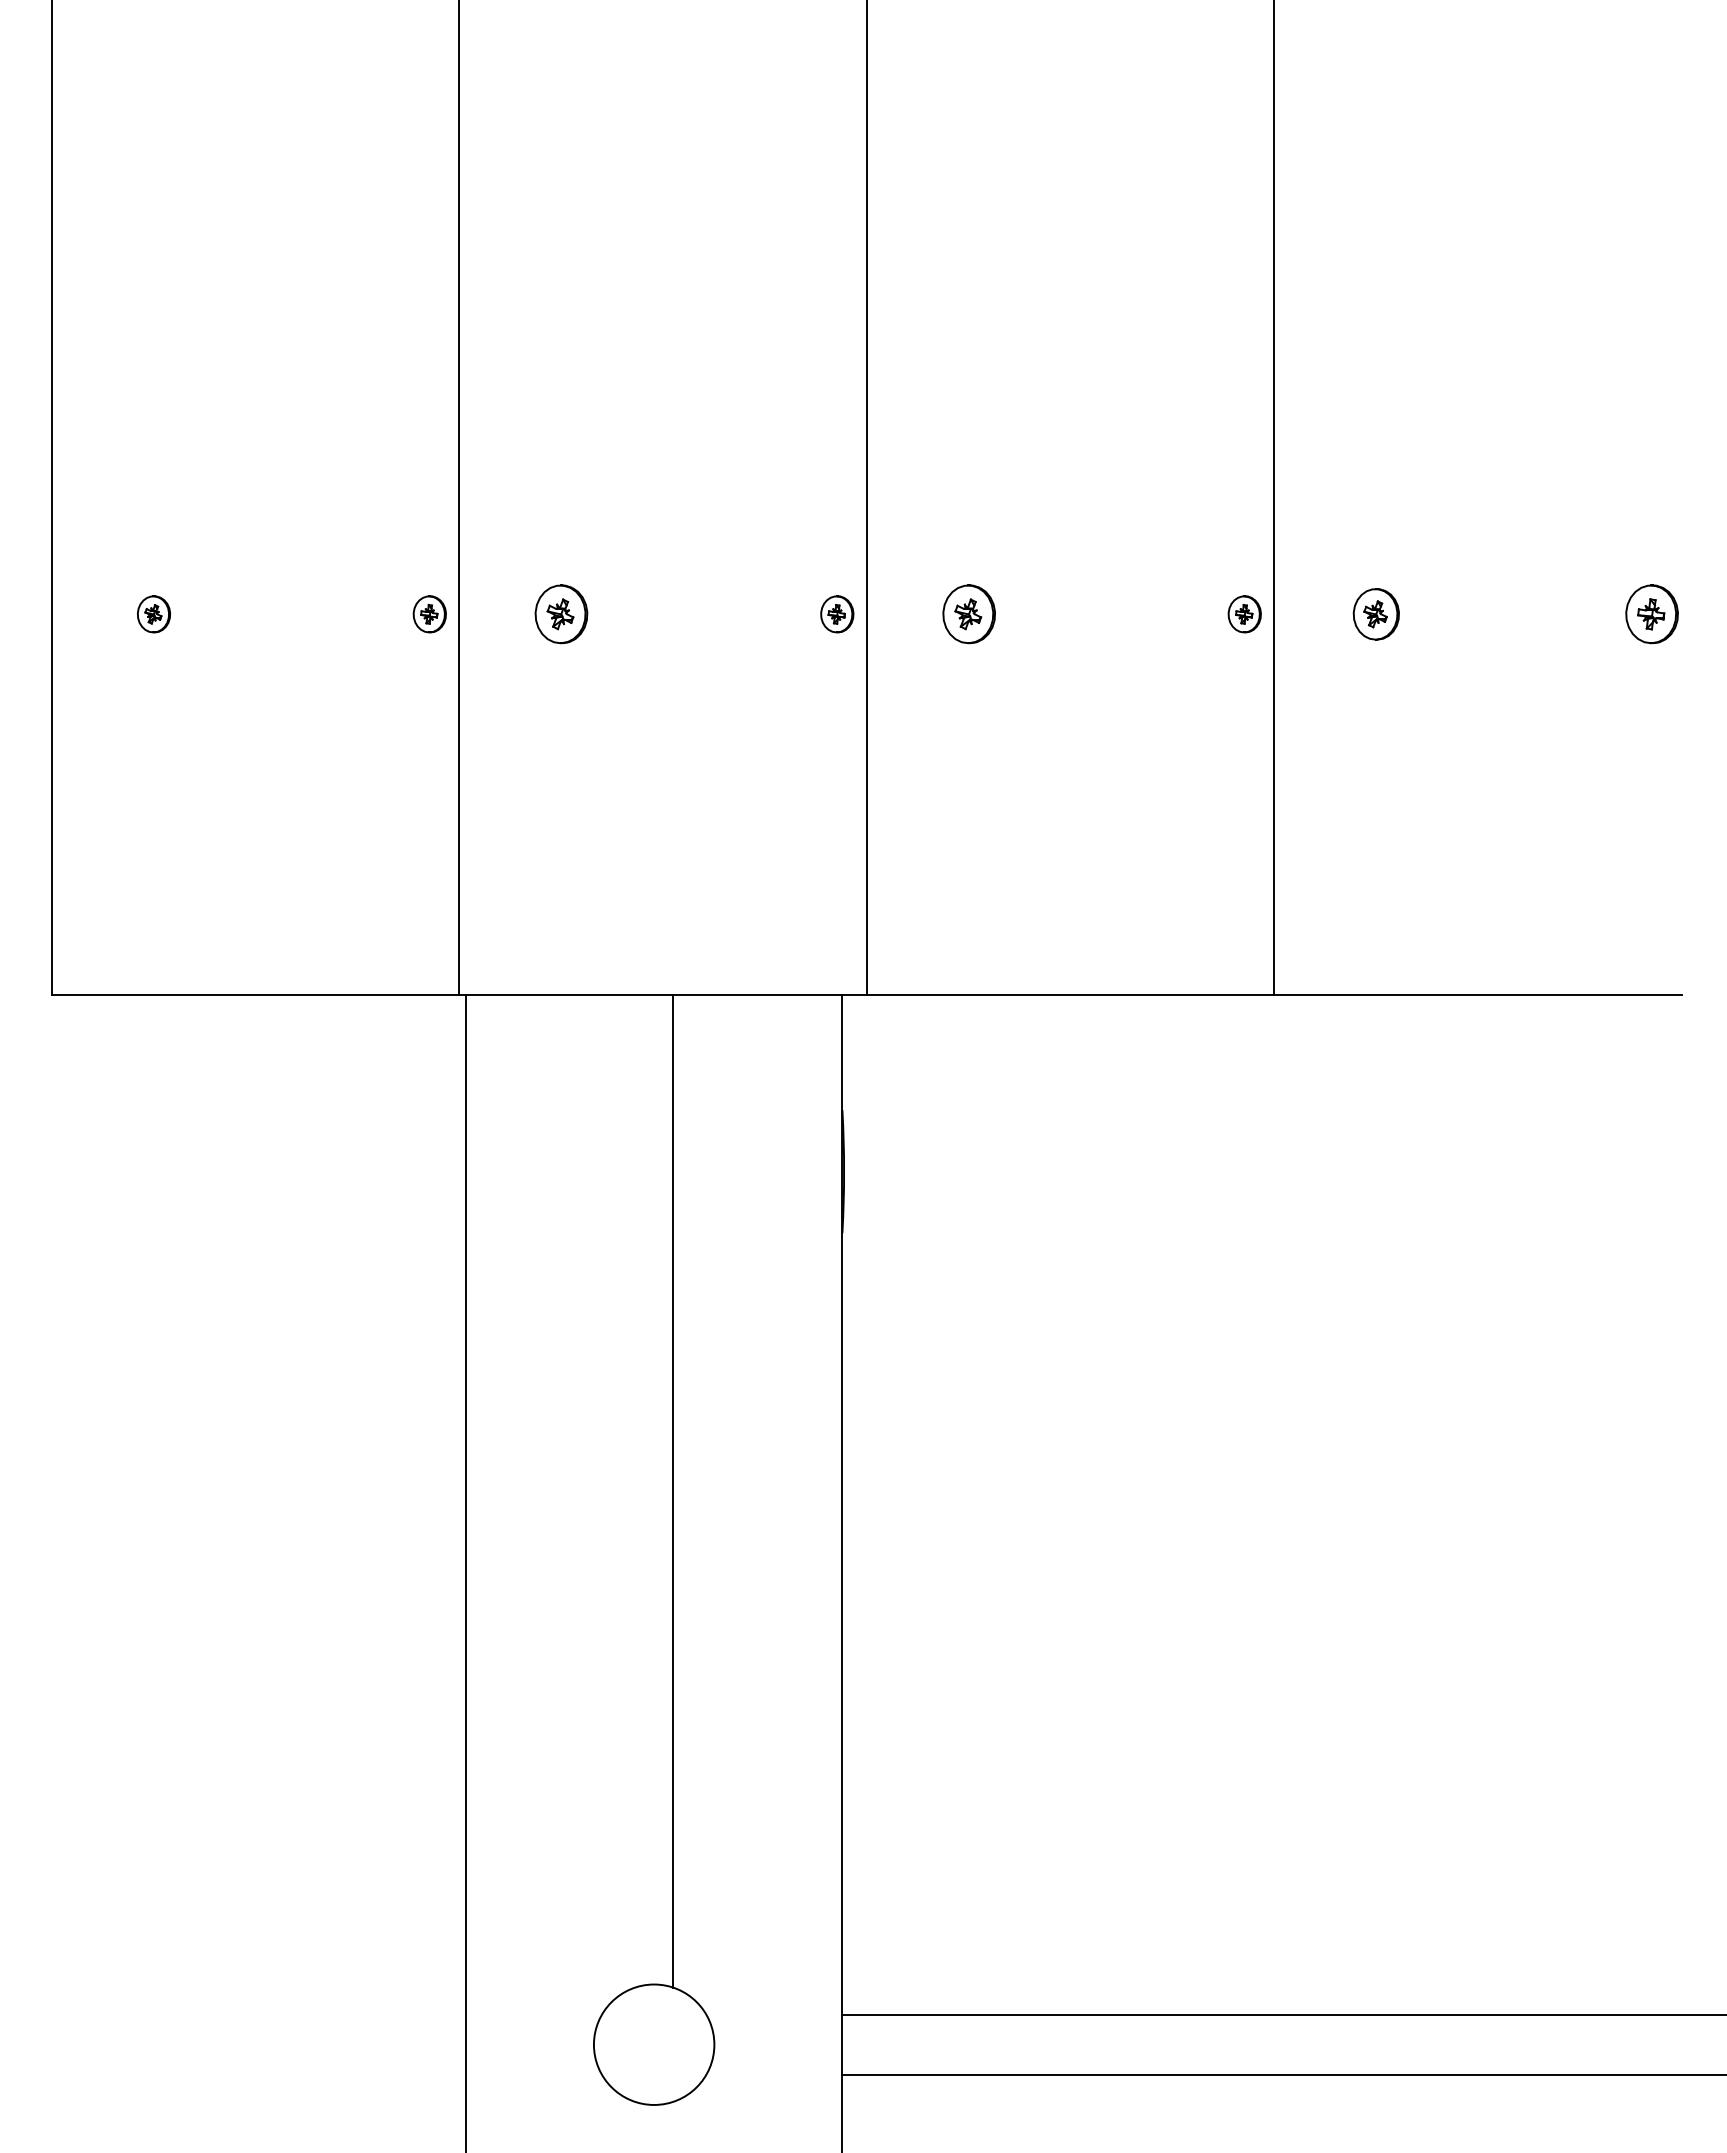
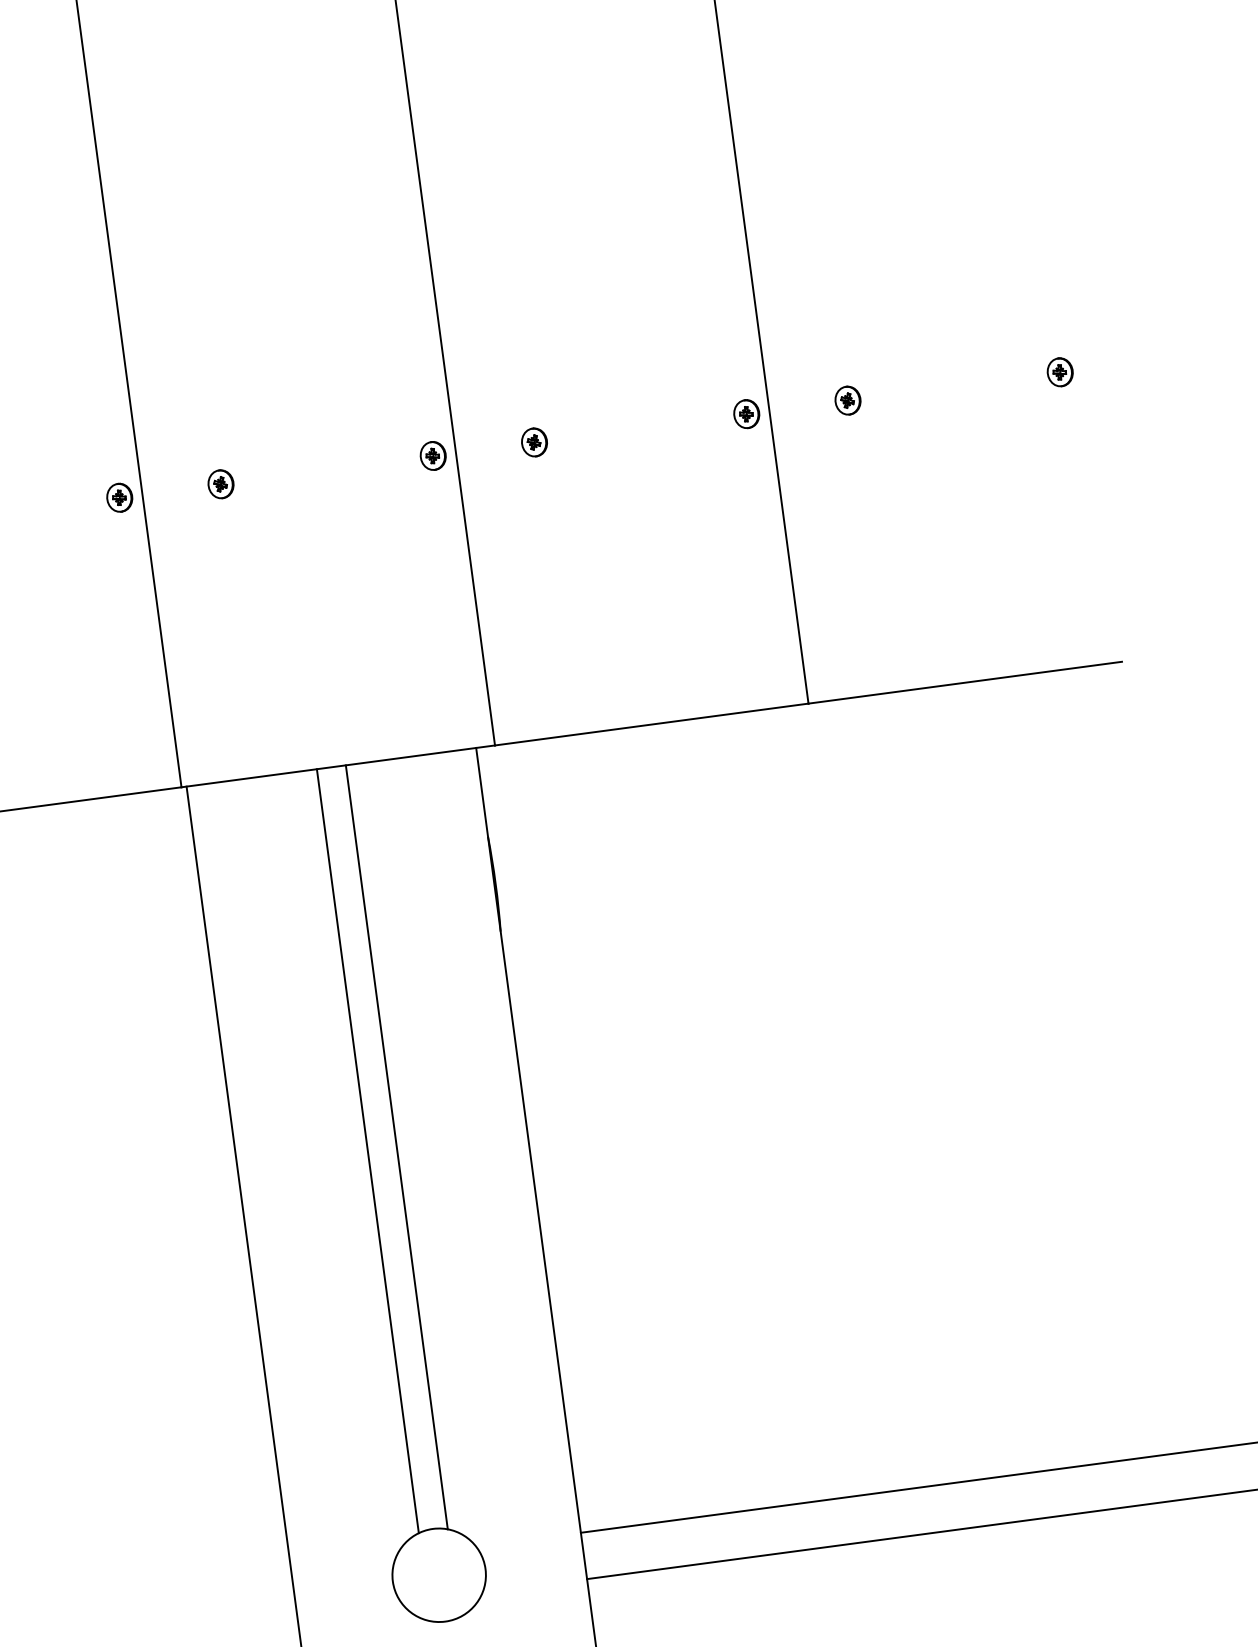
part: (561, 614) -> (221, 484), size x0.62
part: (968, 614) -> (534, 442), size x0.62
part: (1376, 614) -> (848, 400), size x0.71
part: (1652, 614) -> (1060, 372), size x0.62
line: (635, 1490) -> (367, 1150), added

